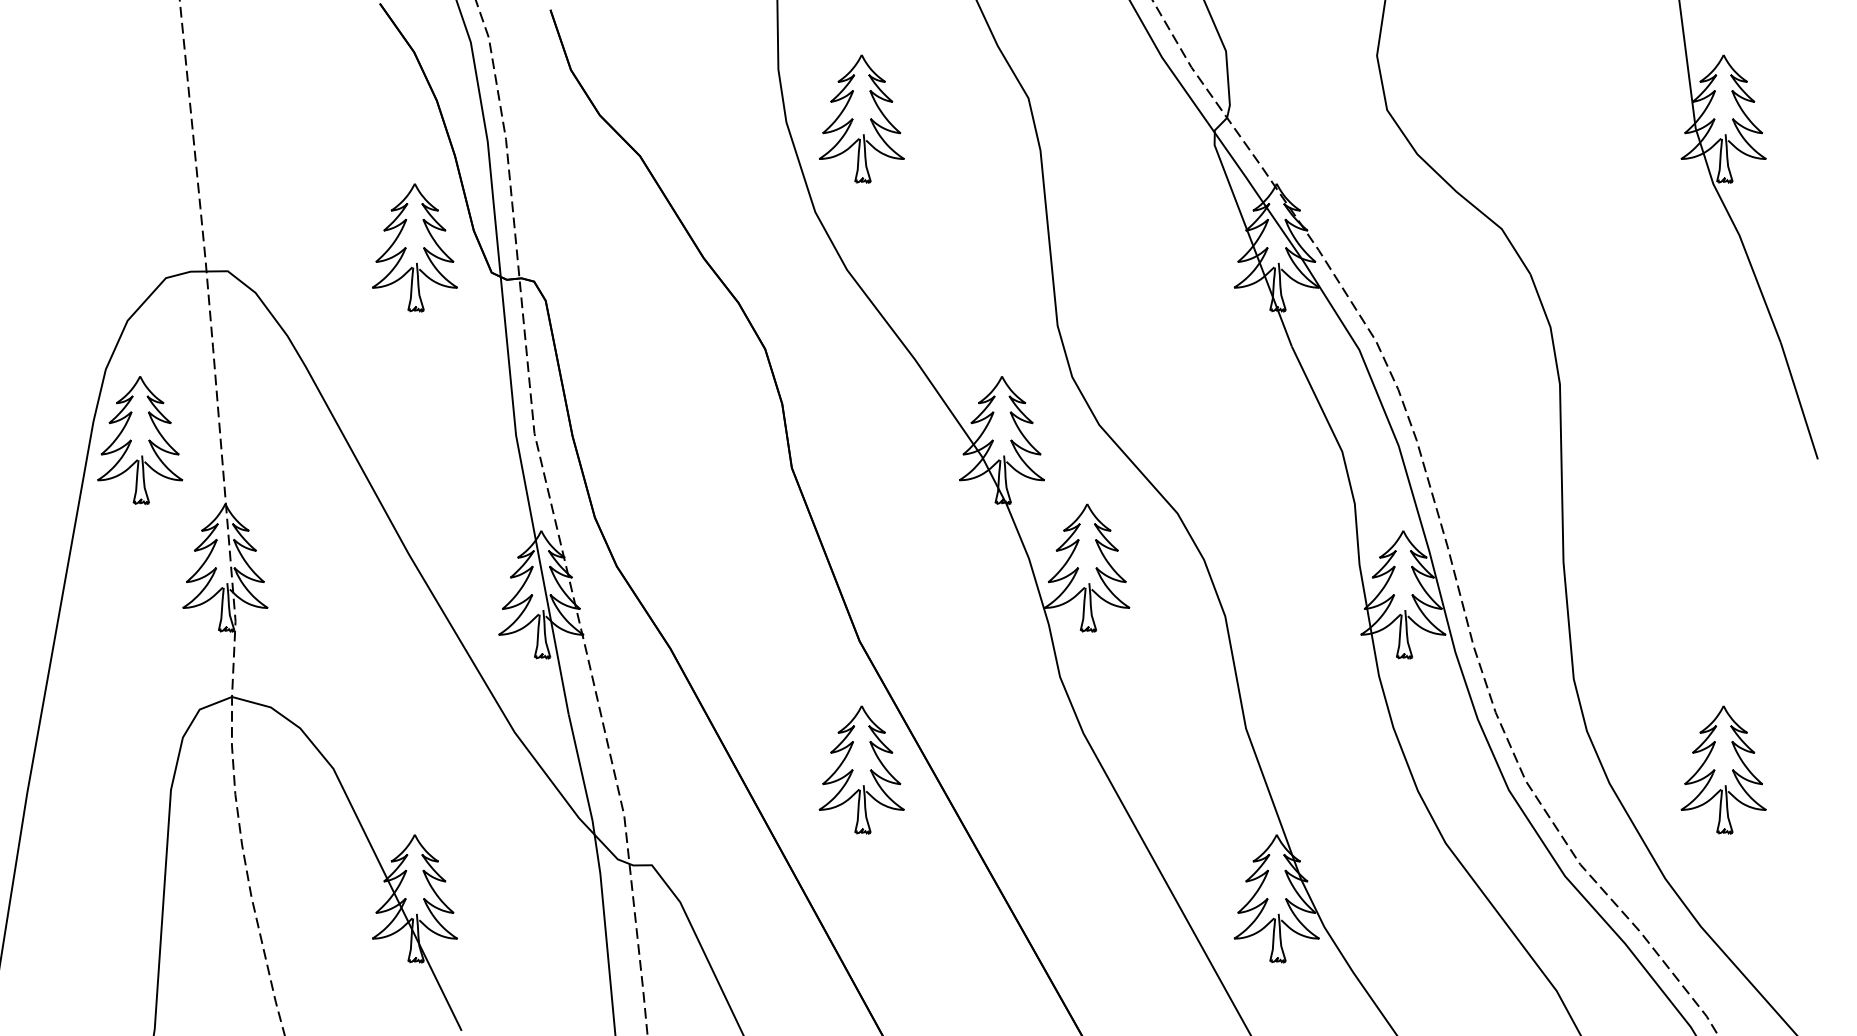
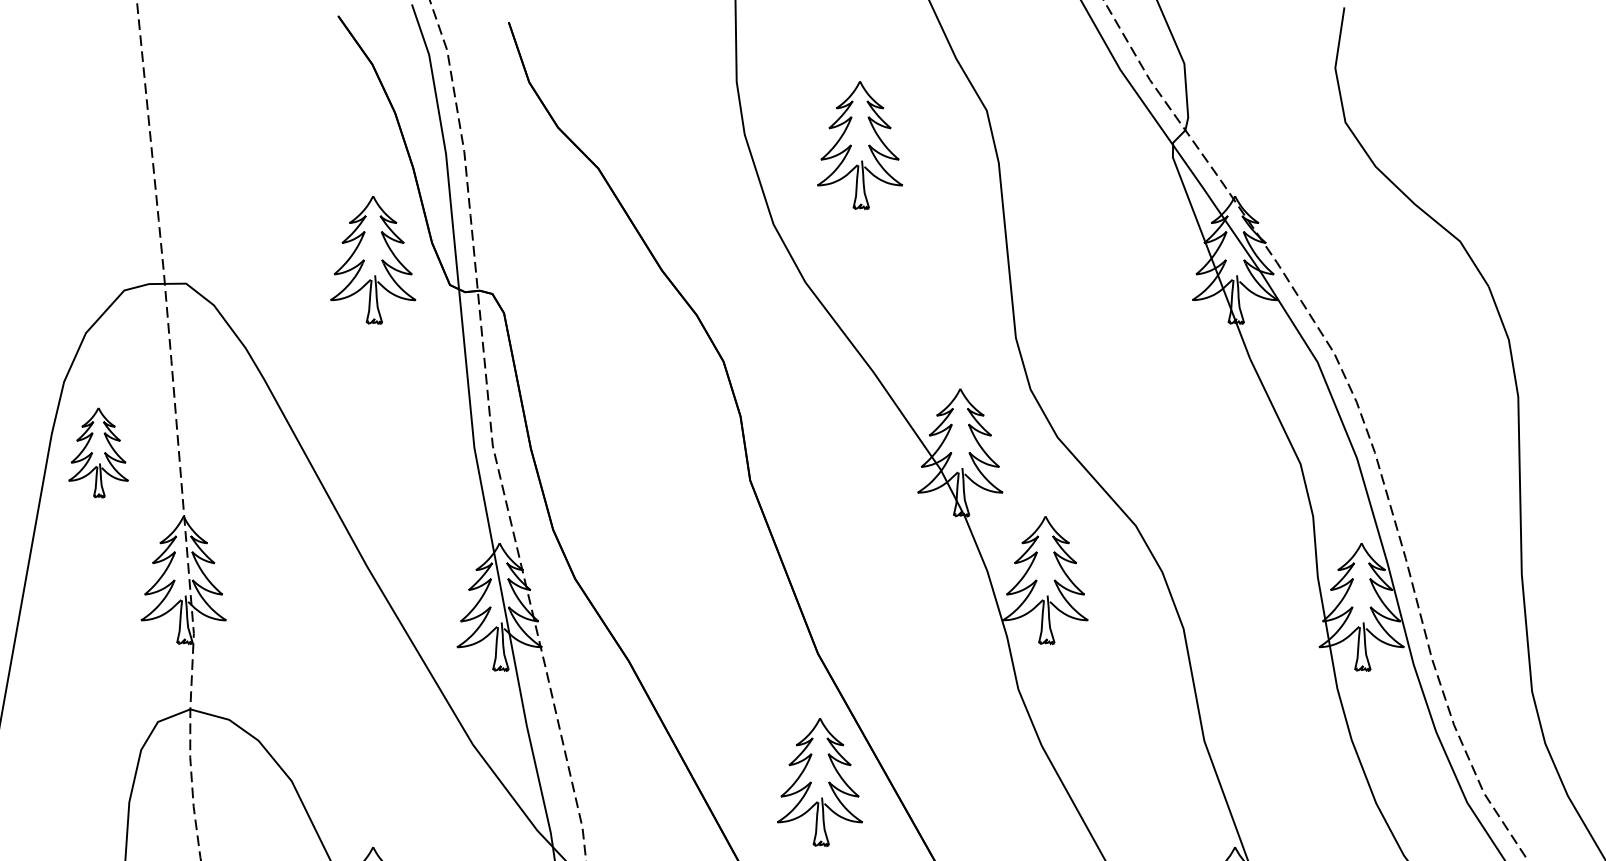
part: (861, 118) -> (859, 144), moved
part: (140, 440) -> (98, 452), size x0.7

